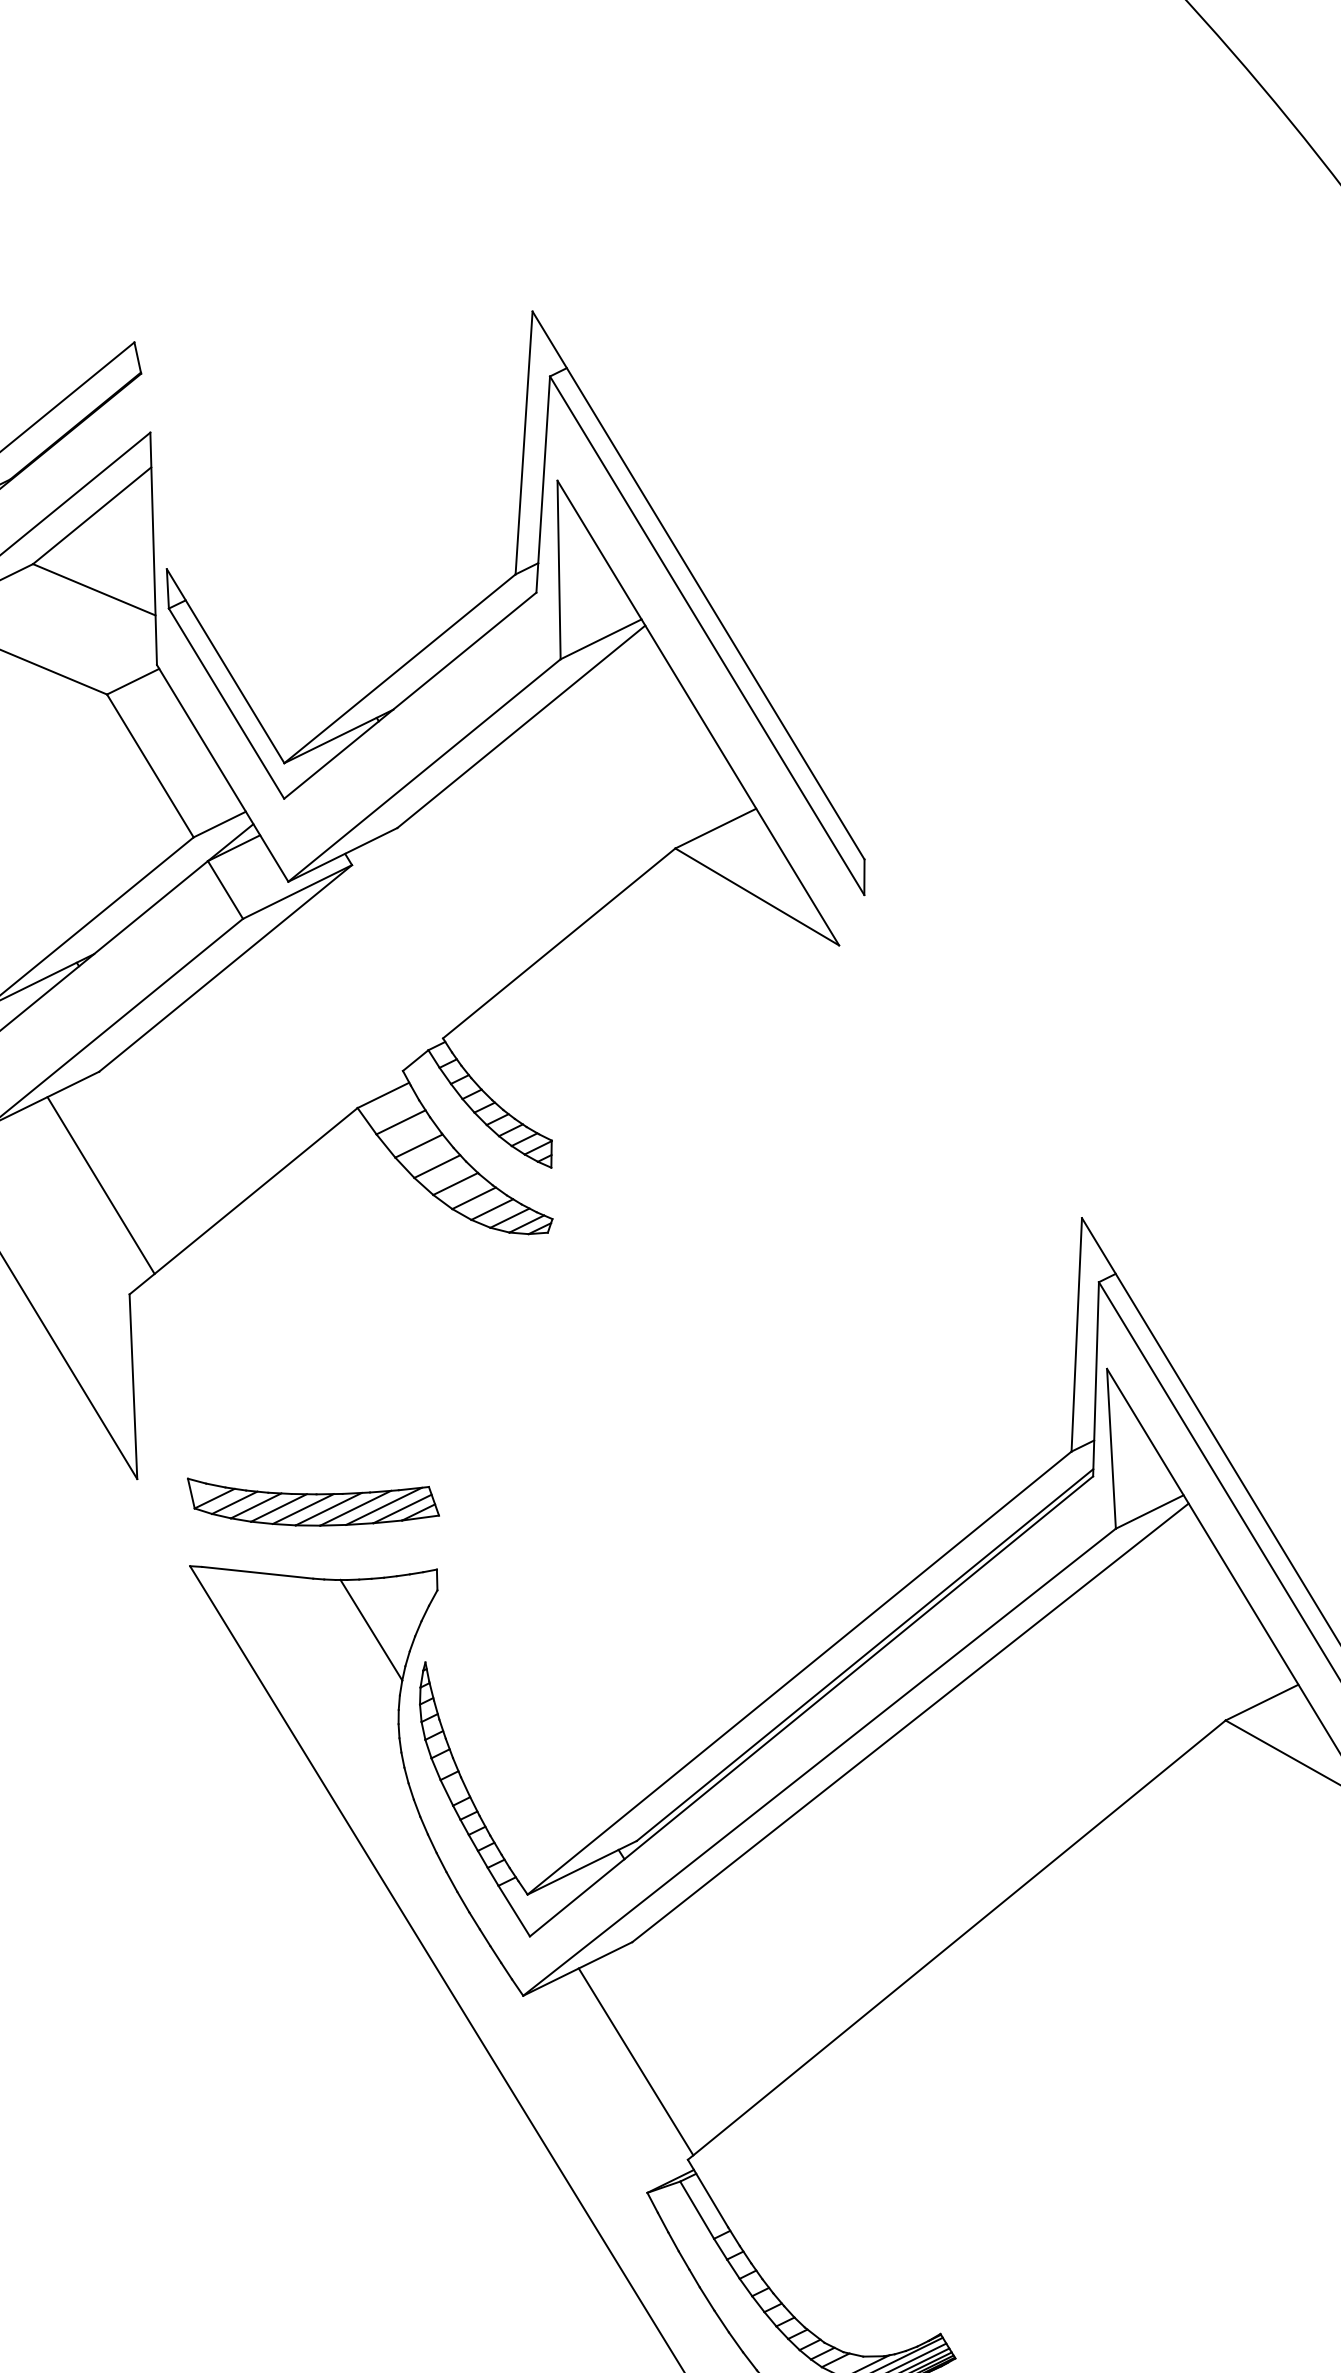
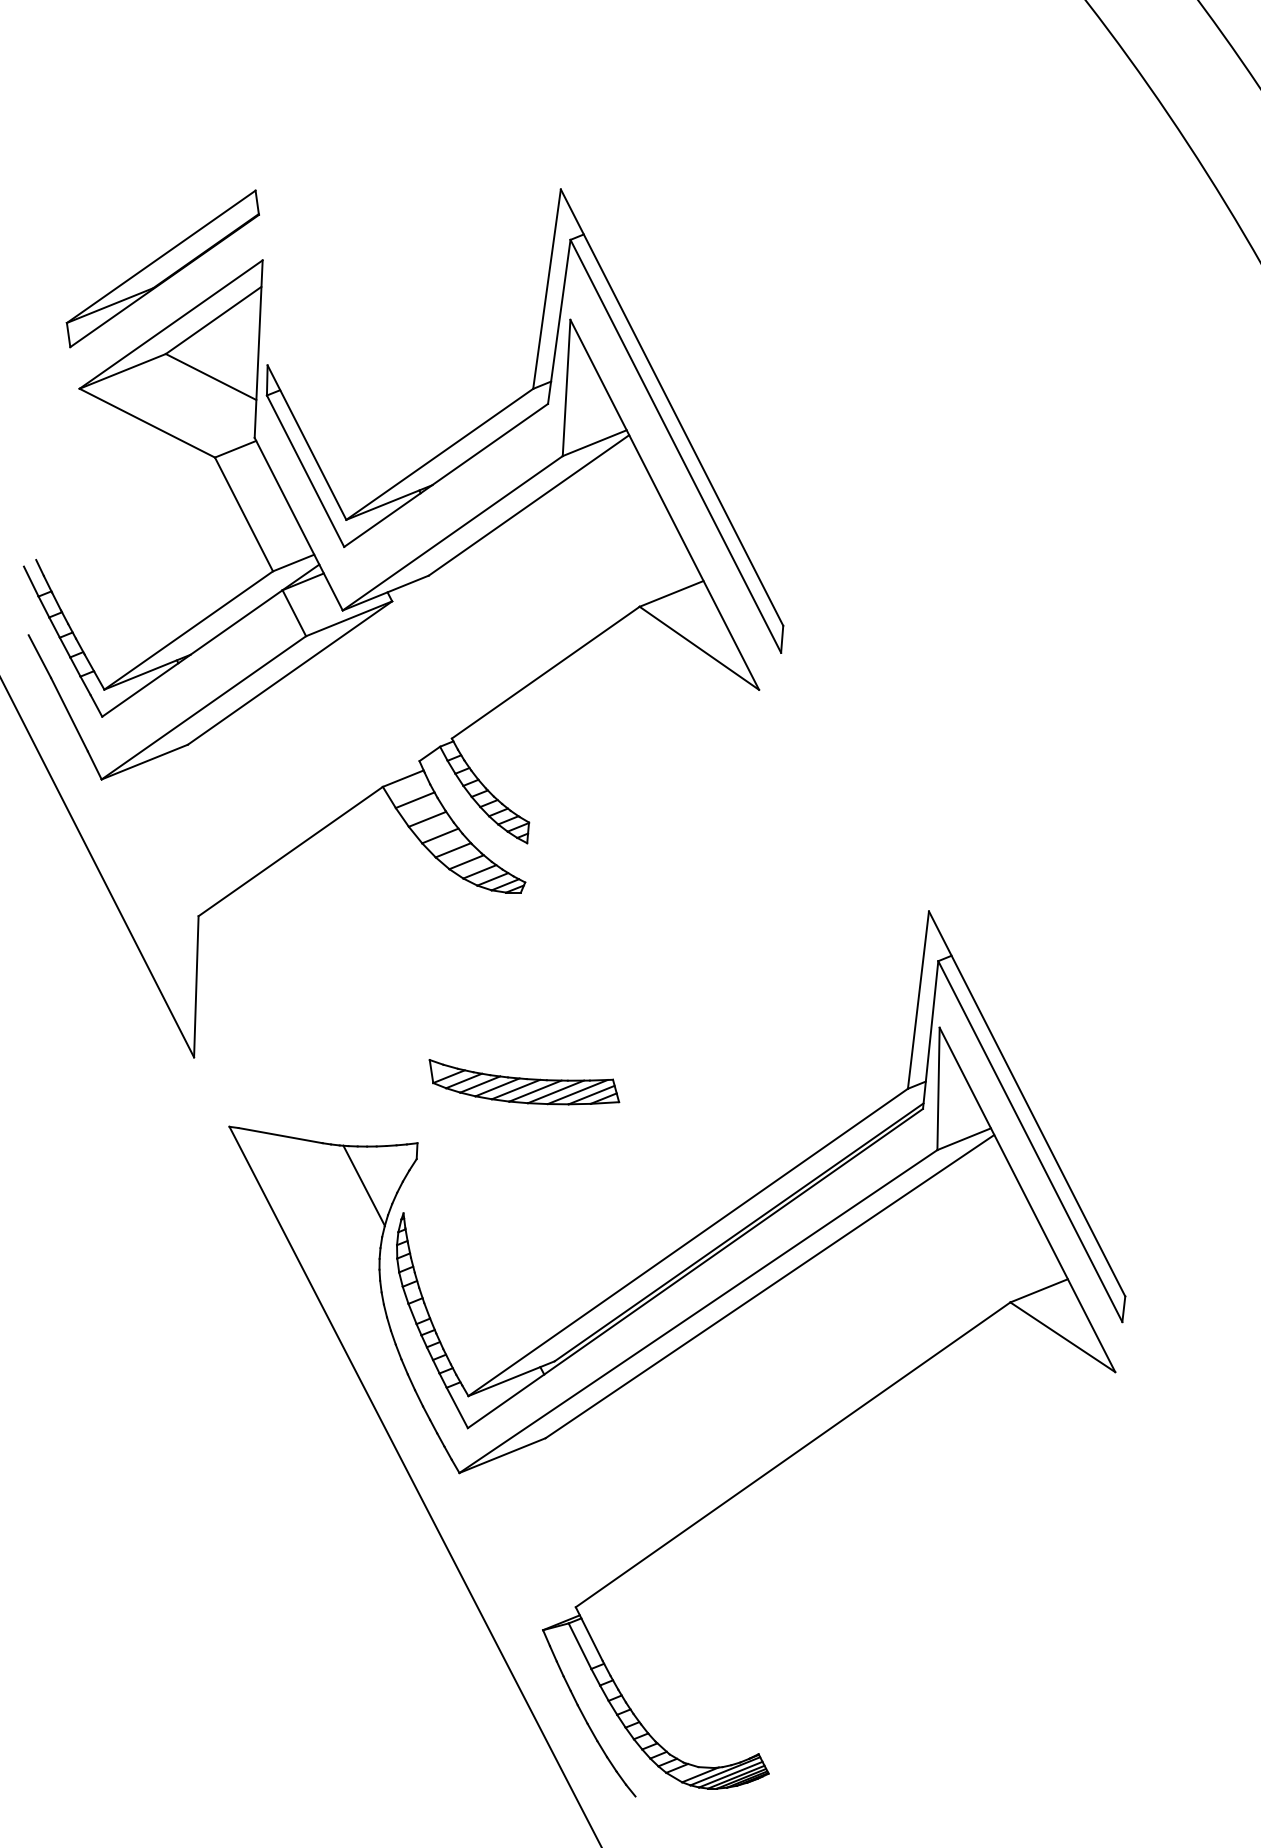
line: (100, 1185) -> (182, 831), removed
part: (313, 1499) -> (524, 1082), moved
line: (635, 2061) -> (541, 1529), removed

